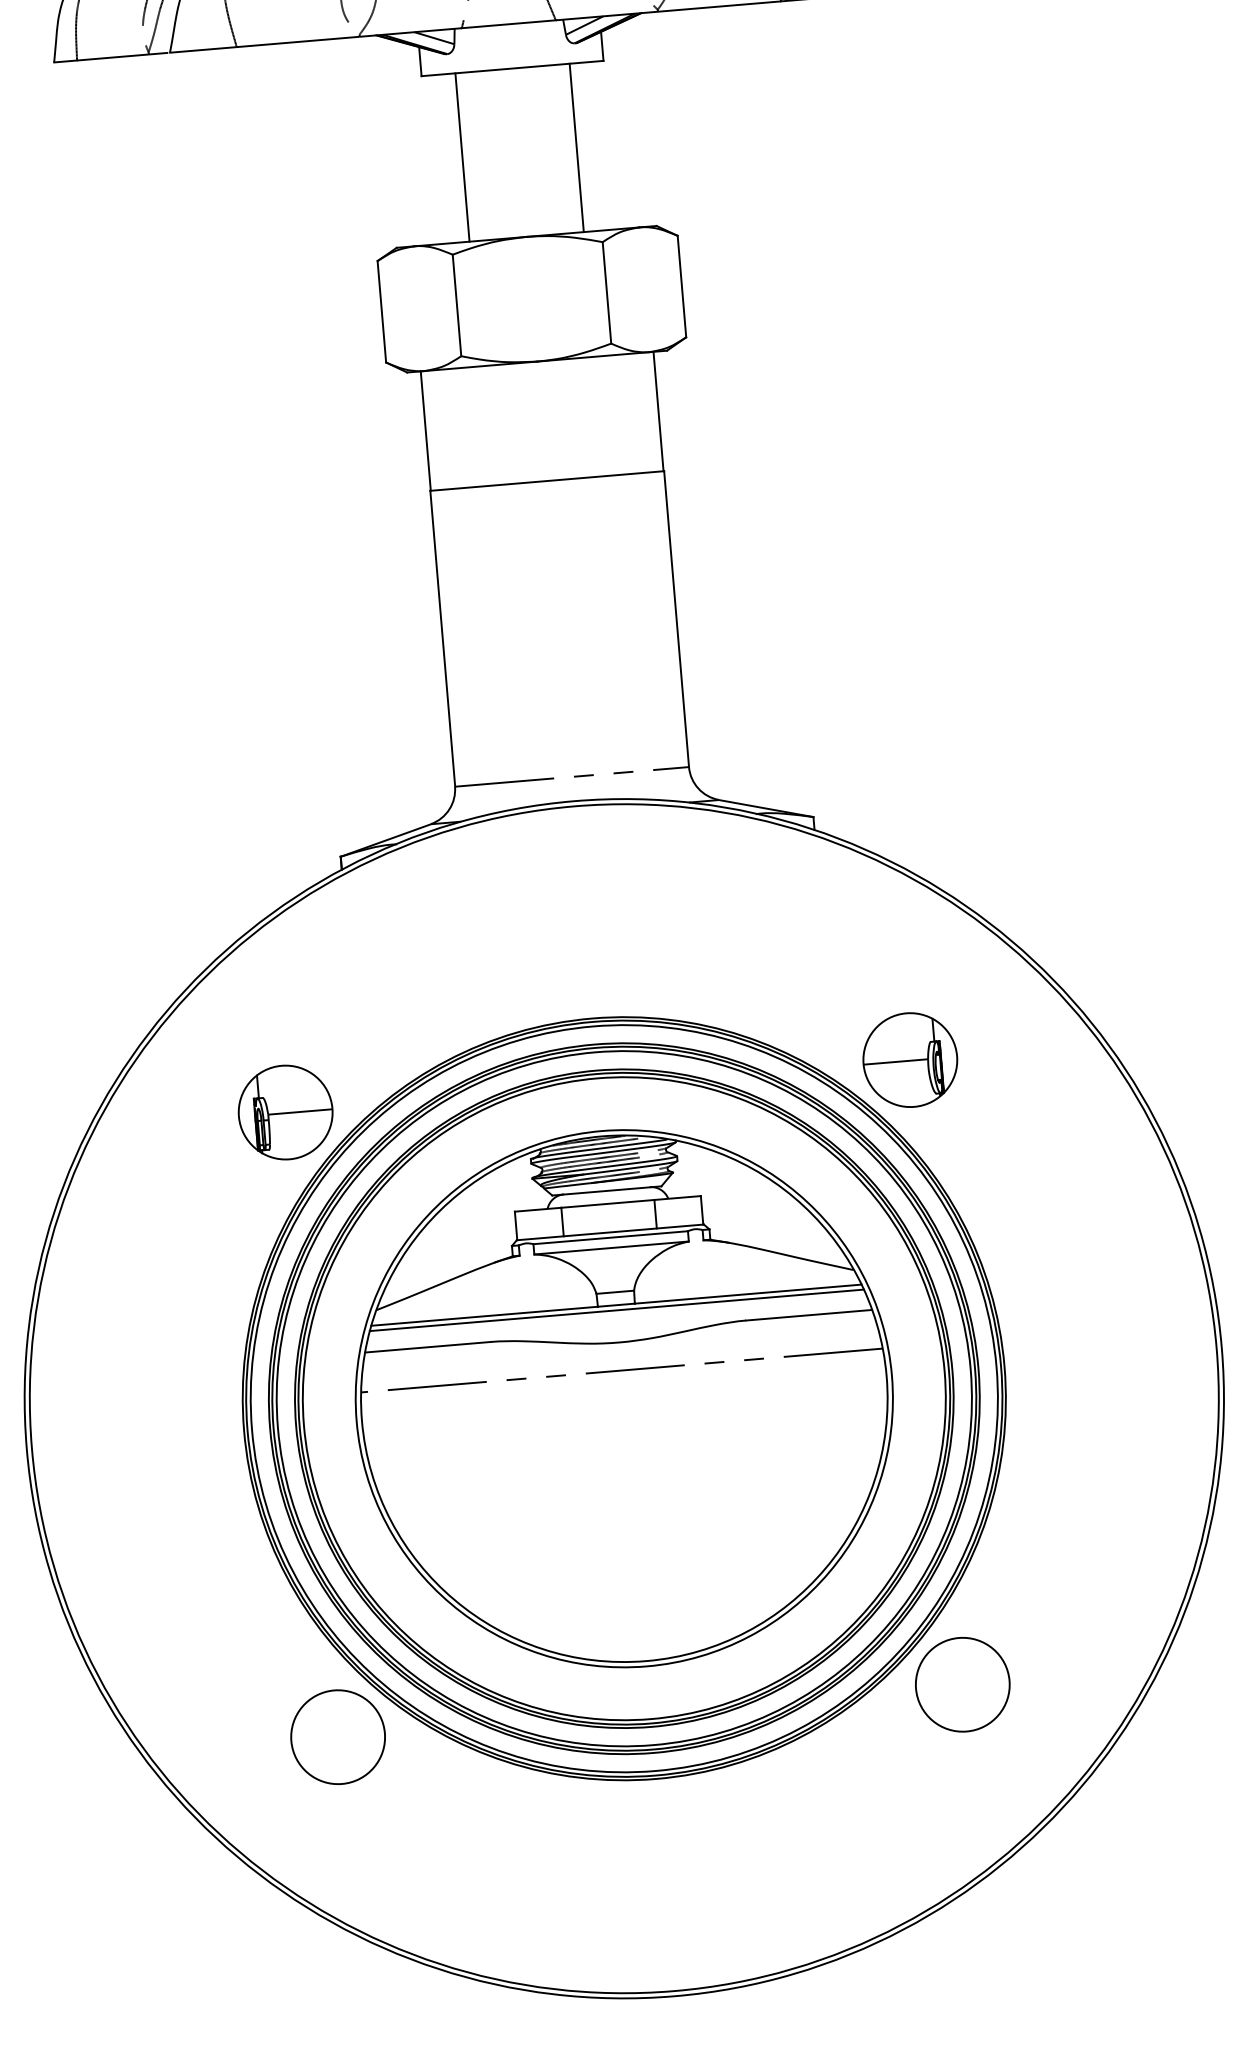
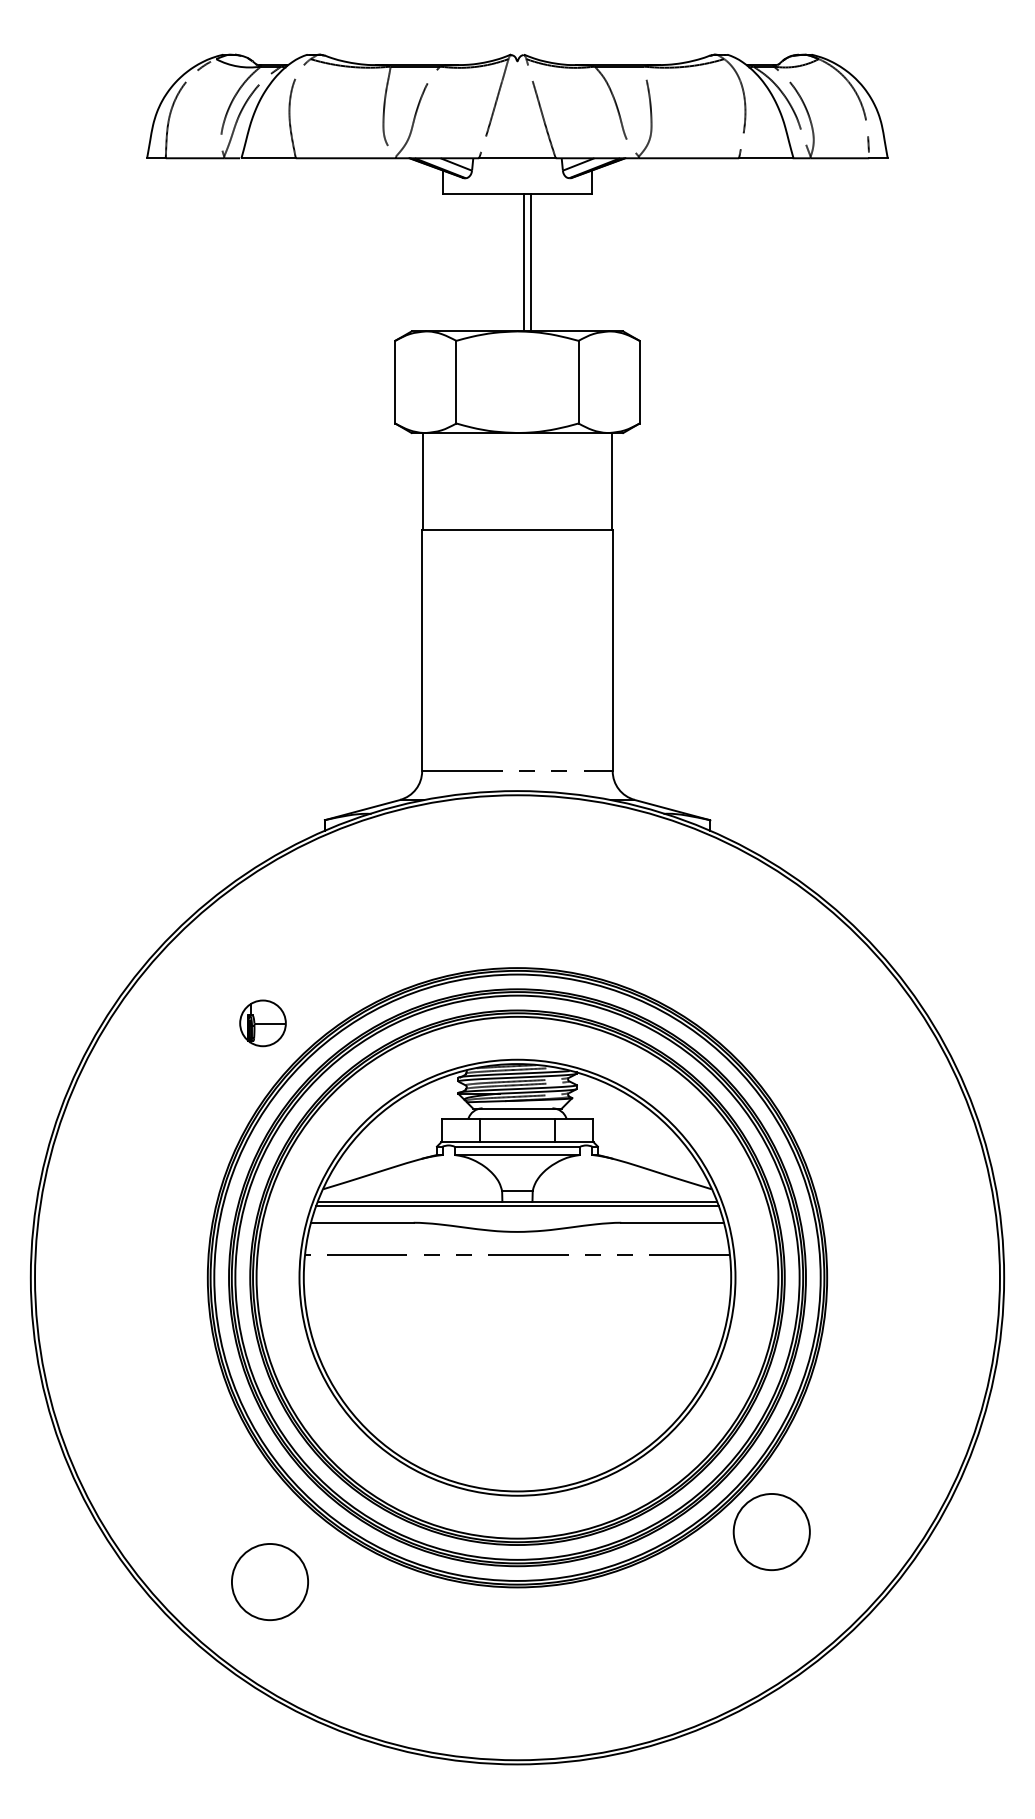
line: (576, 147) -> (523, 262), moved
line: (461, 157) -> (530, 262), moved
part: (909, 1060) -> (771, 1023), removed
part: (285, 1112) -> (262, 1023), size x0.6
circle: (337, 1736) -> (269, 1581), moved

